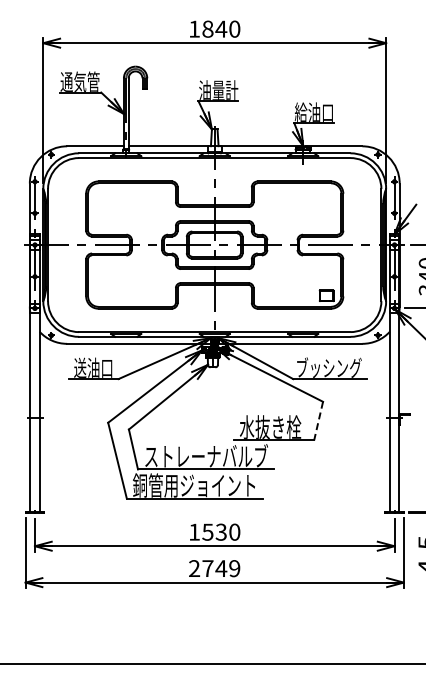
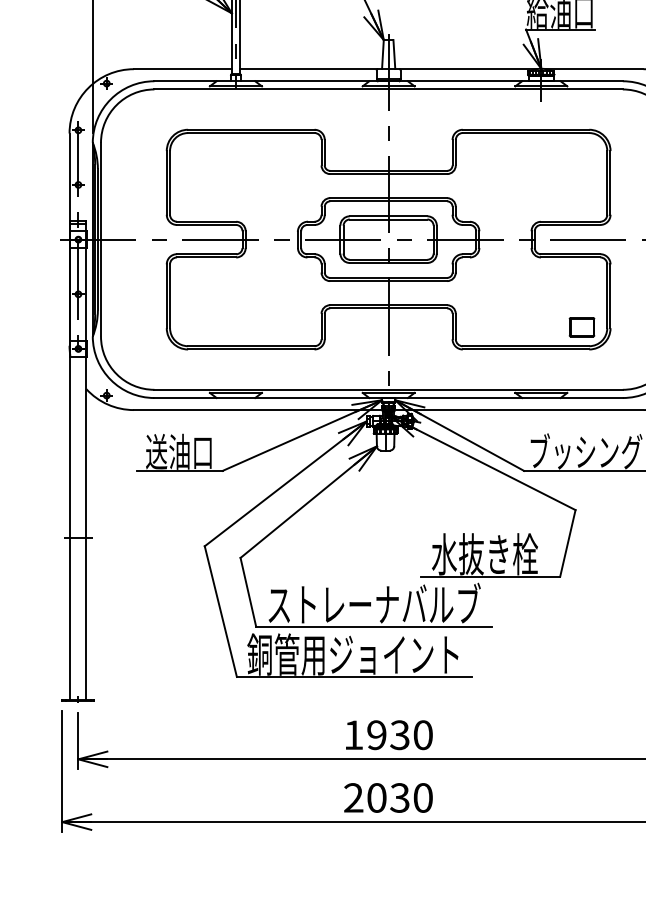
line: (318, 421) -> (567, 544), dashed -> solid
text: (207, 531) -> (376, 733), 1530 -> 1930
text: (221, 568) -> (400, 797), 2749 -> 2030

